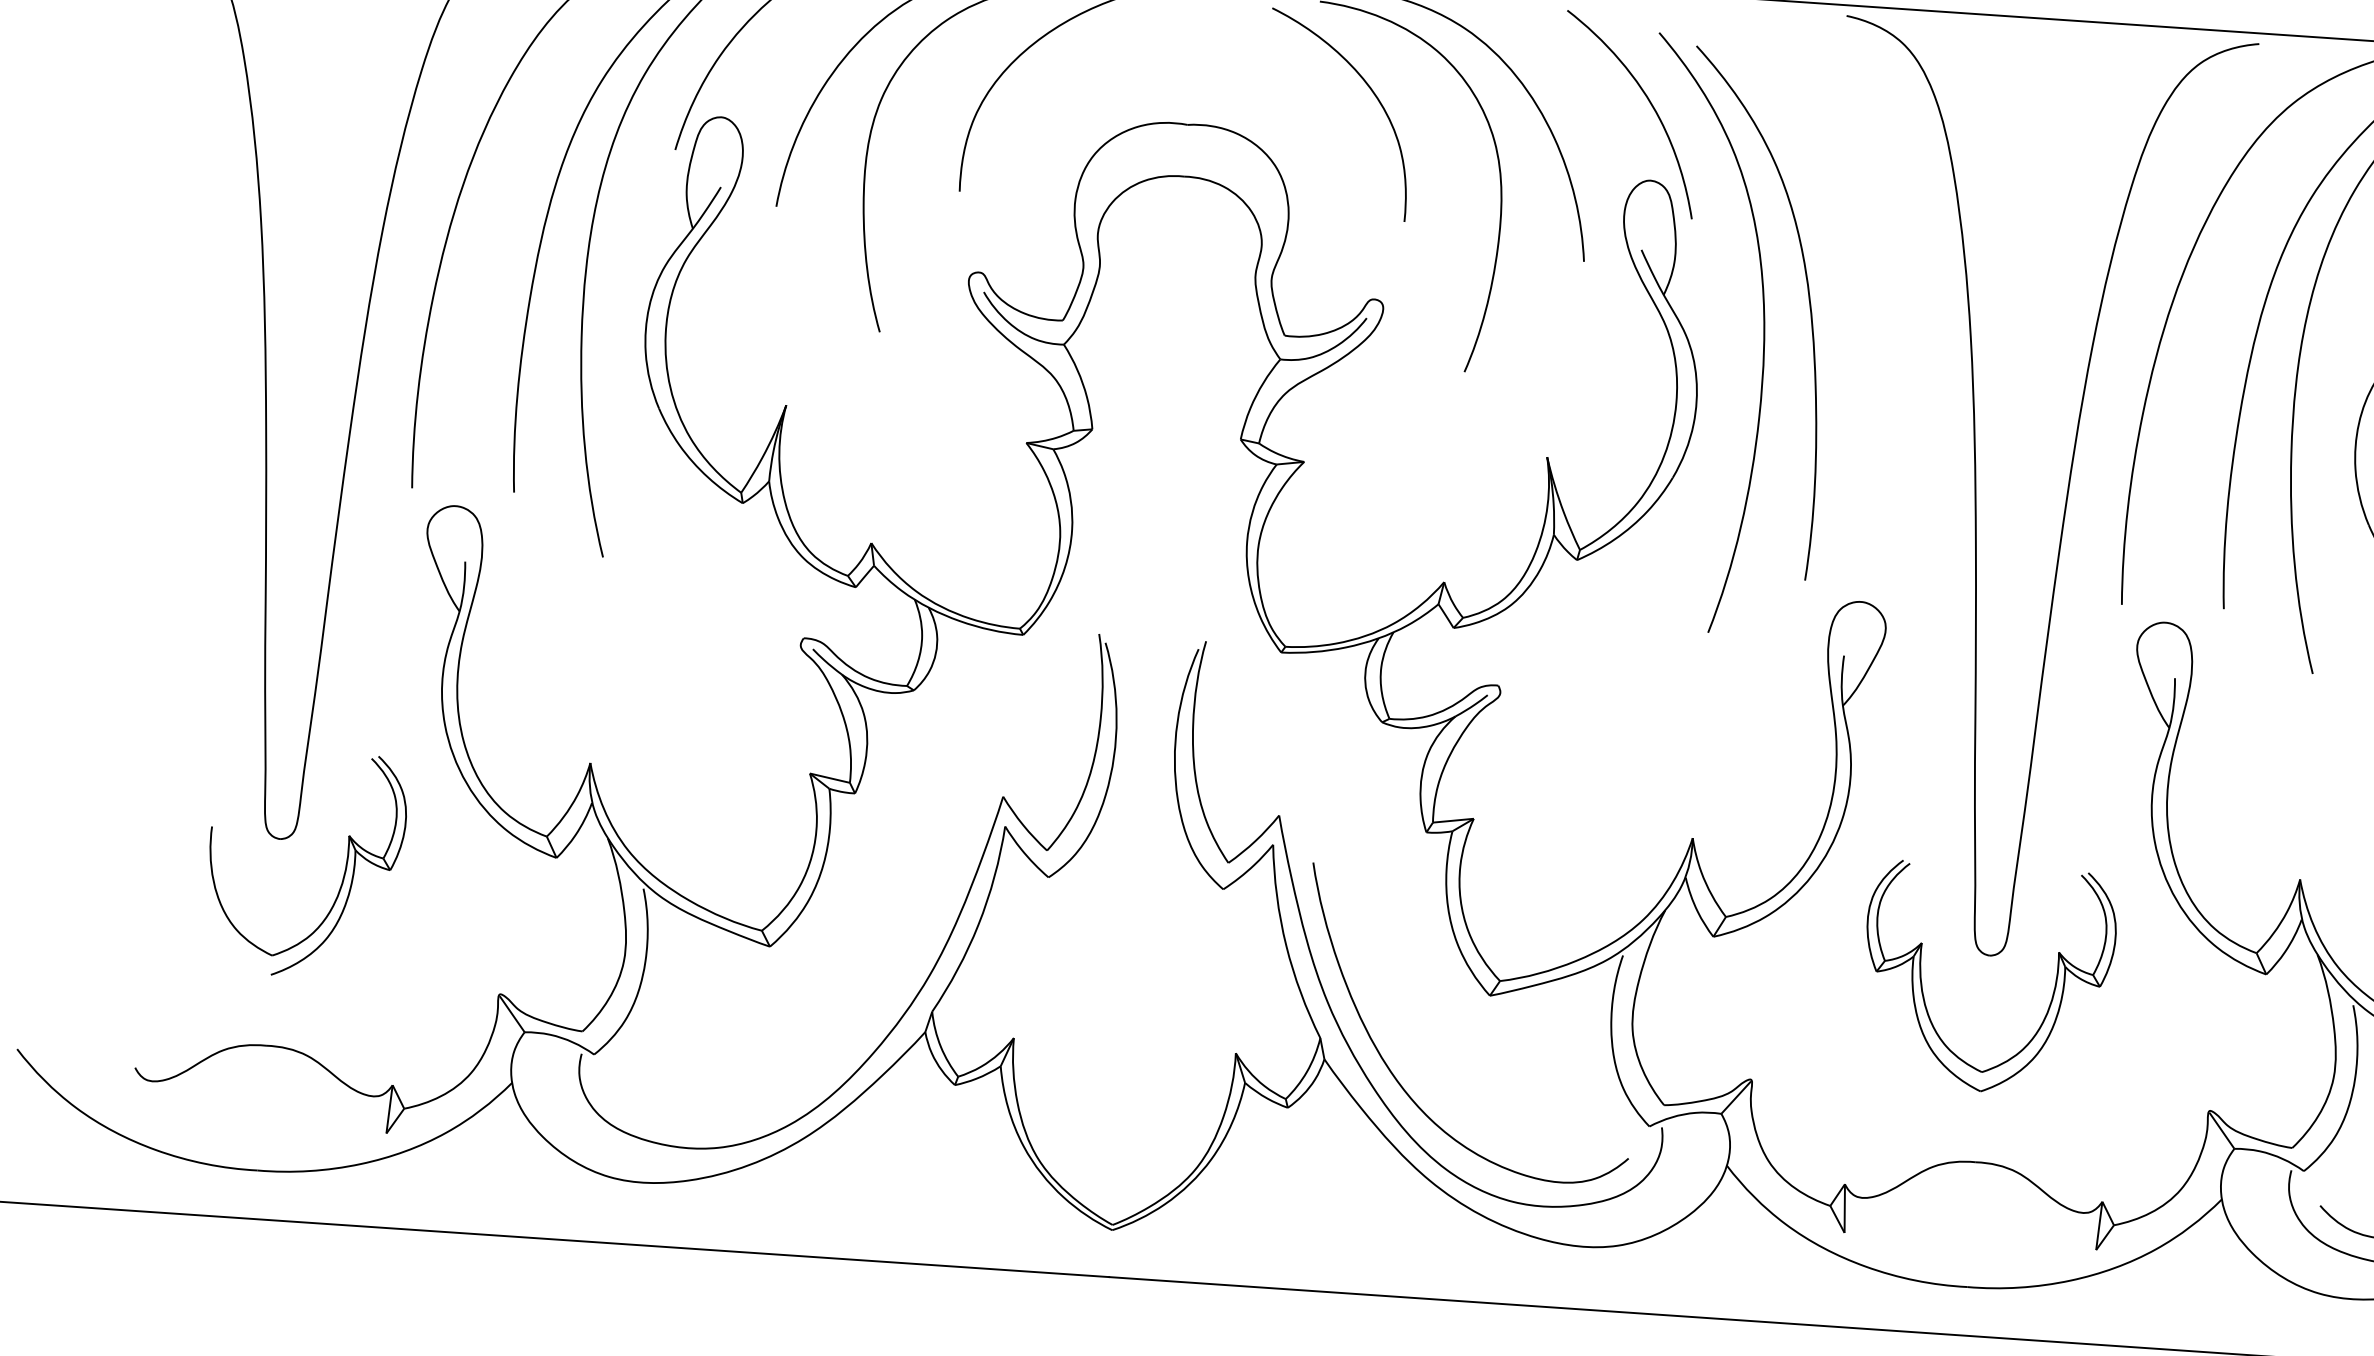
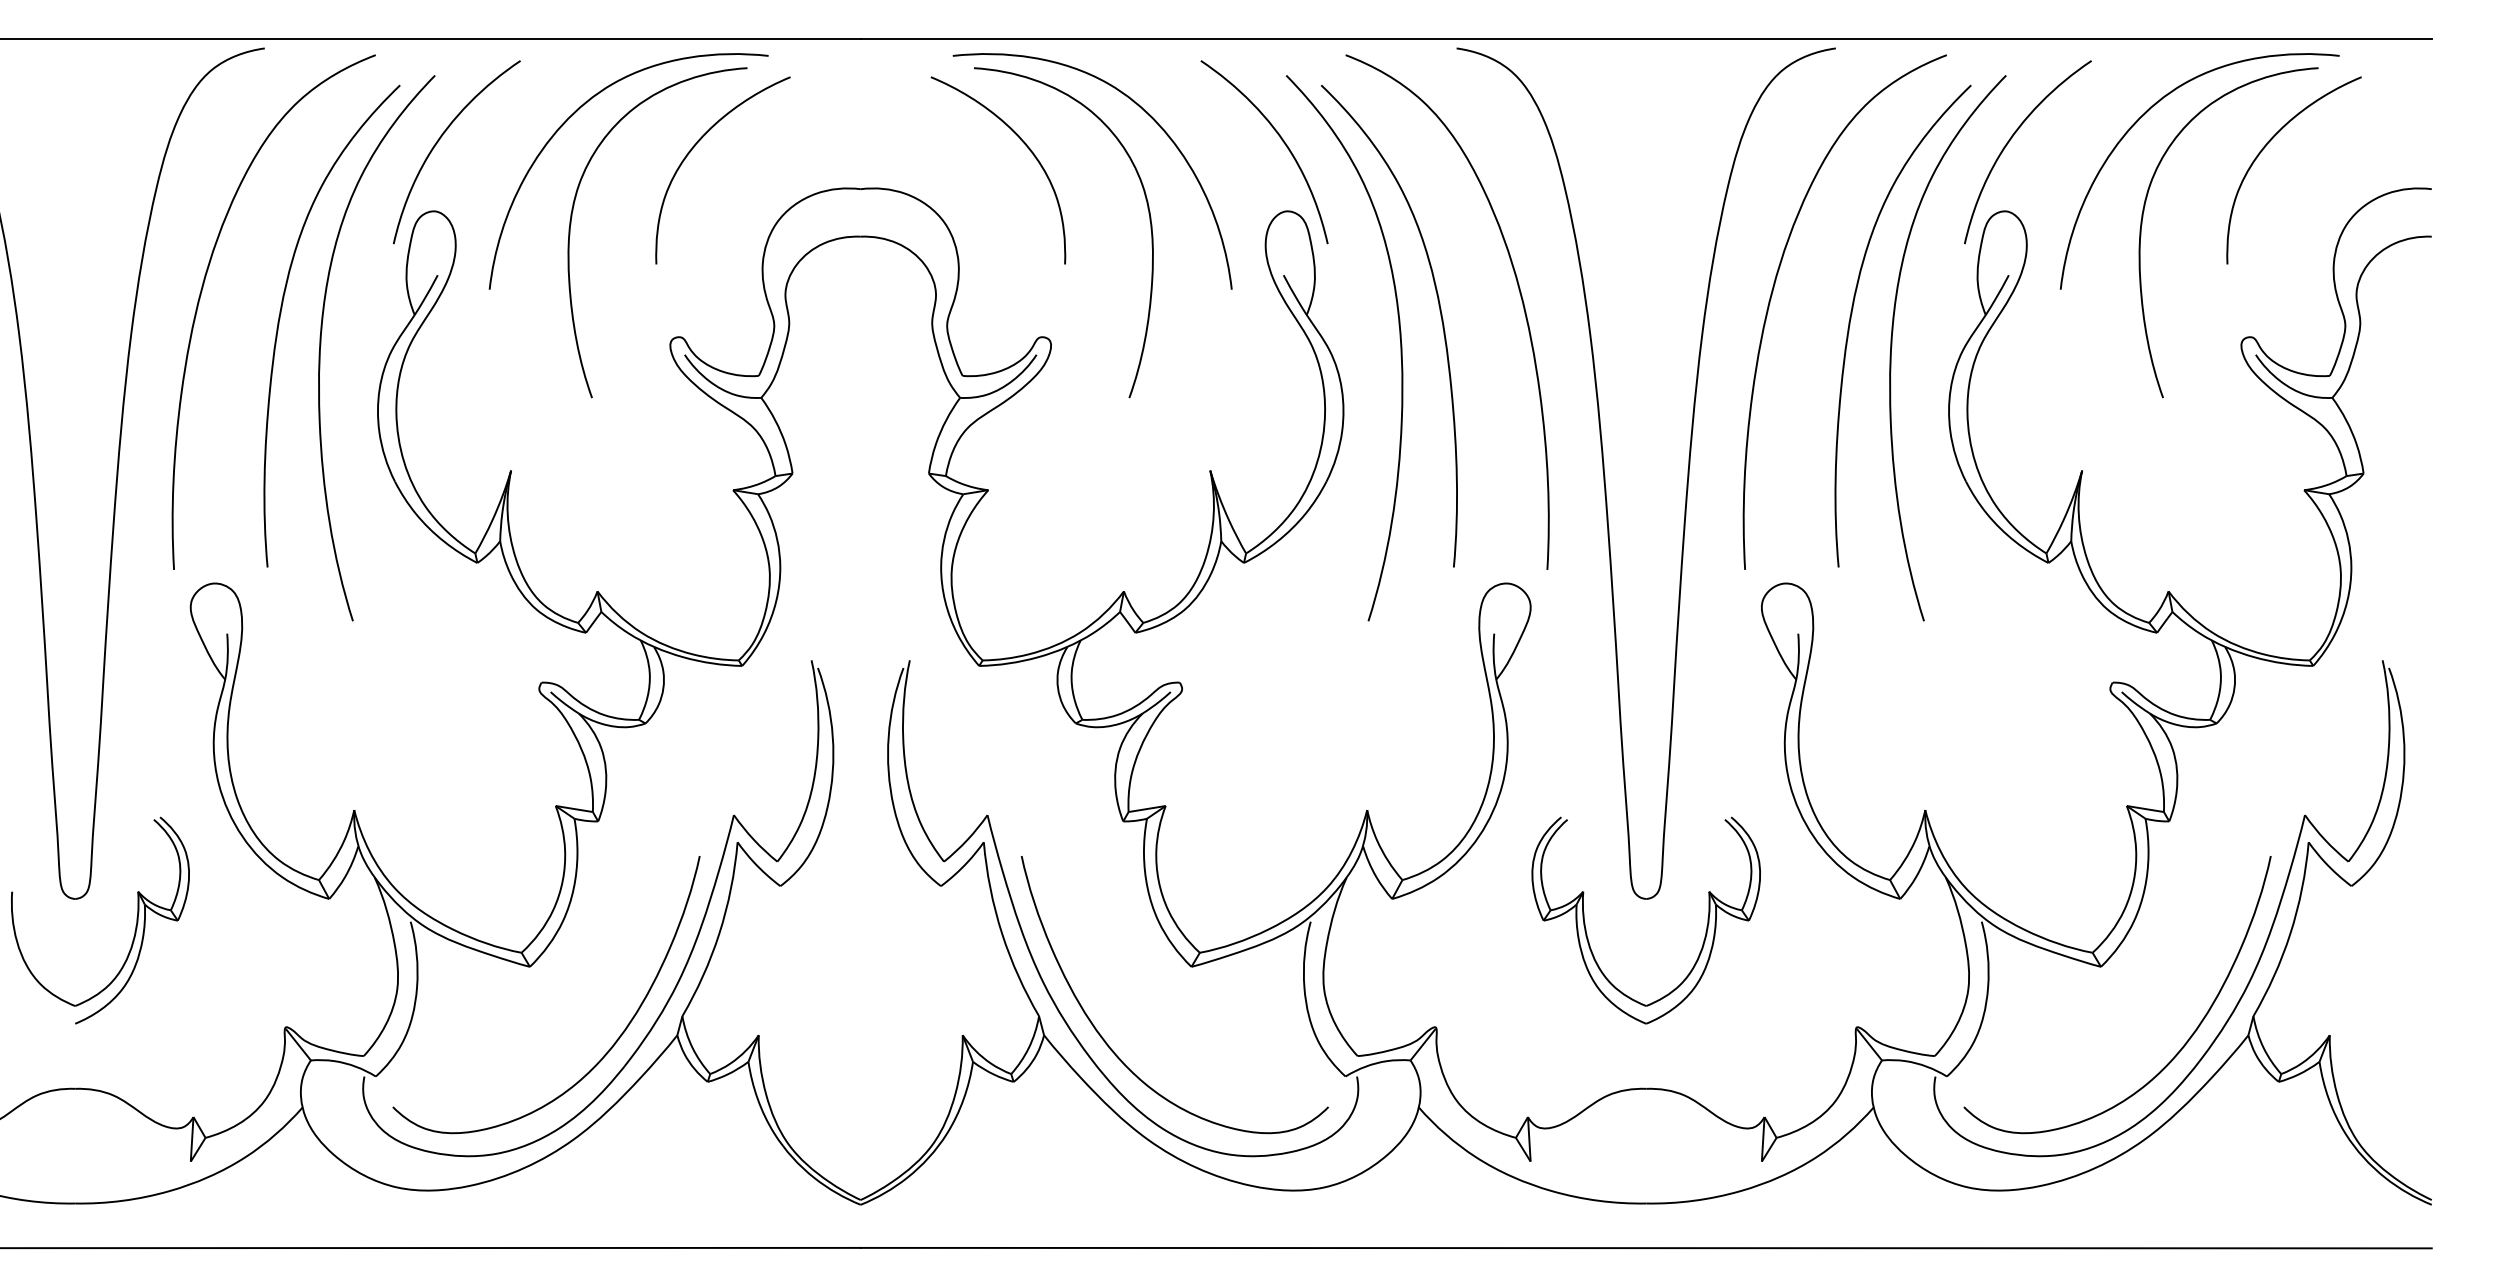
curve: (1896, 287) -> (1519, 293), added
curve: (850, 1041) -> (609, 1048), added

